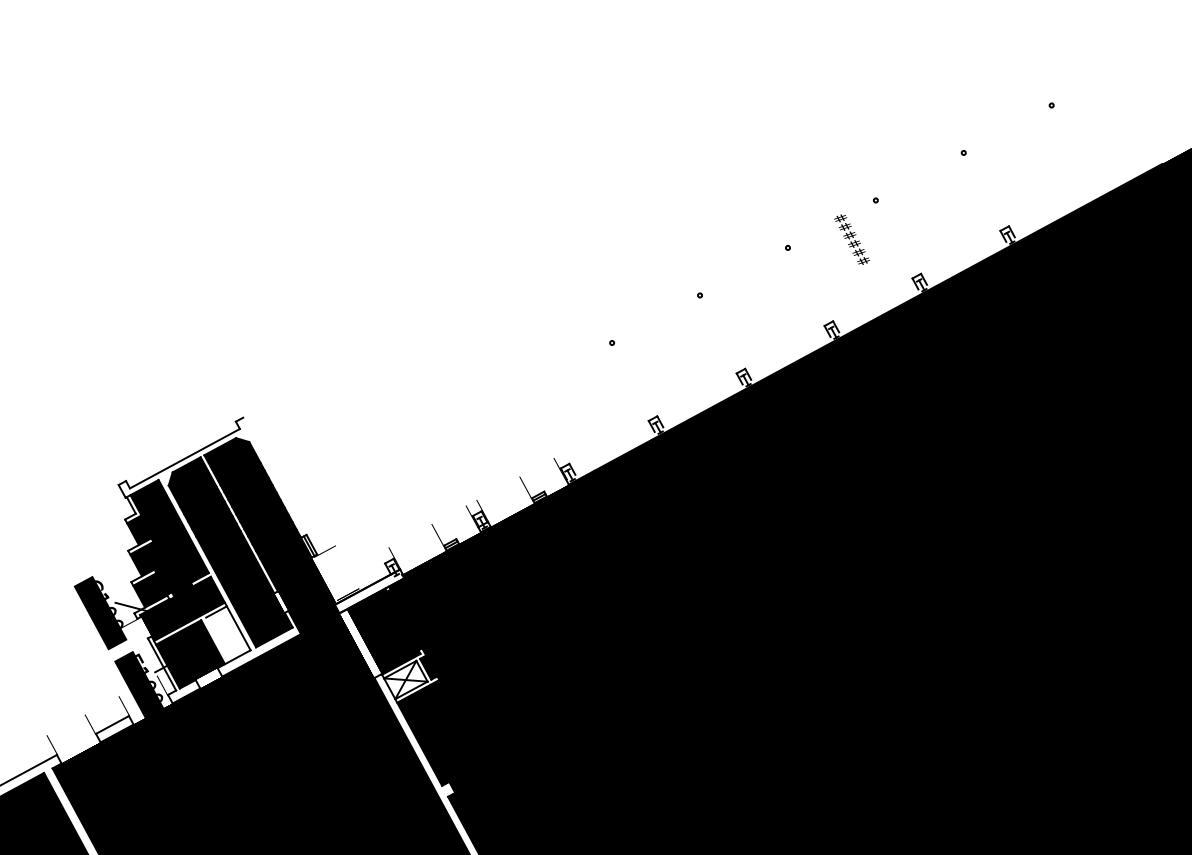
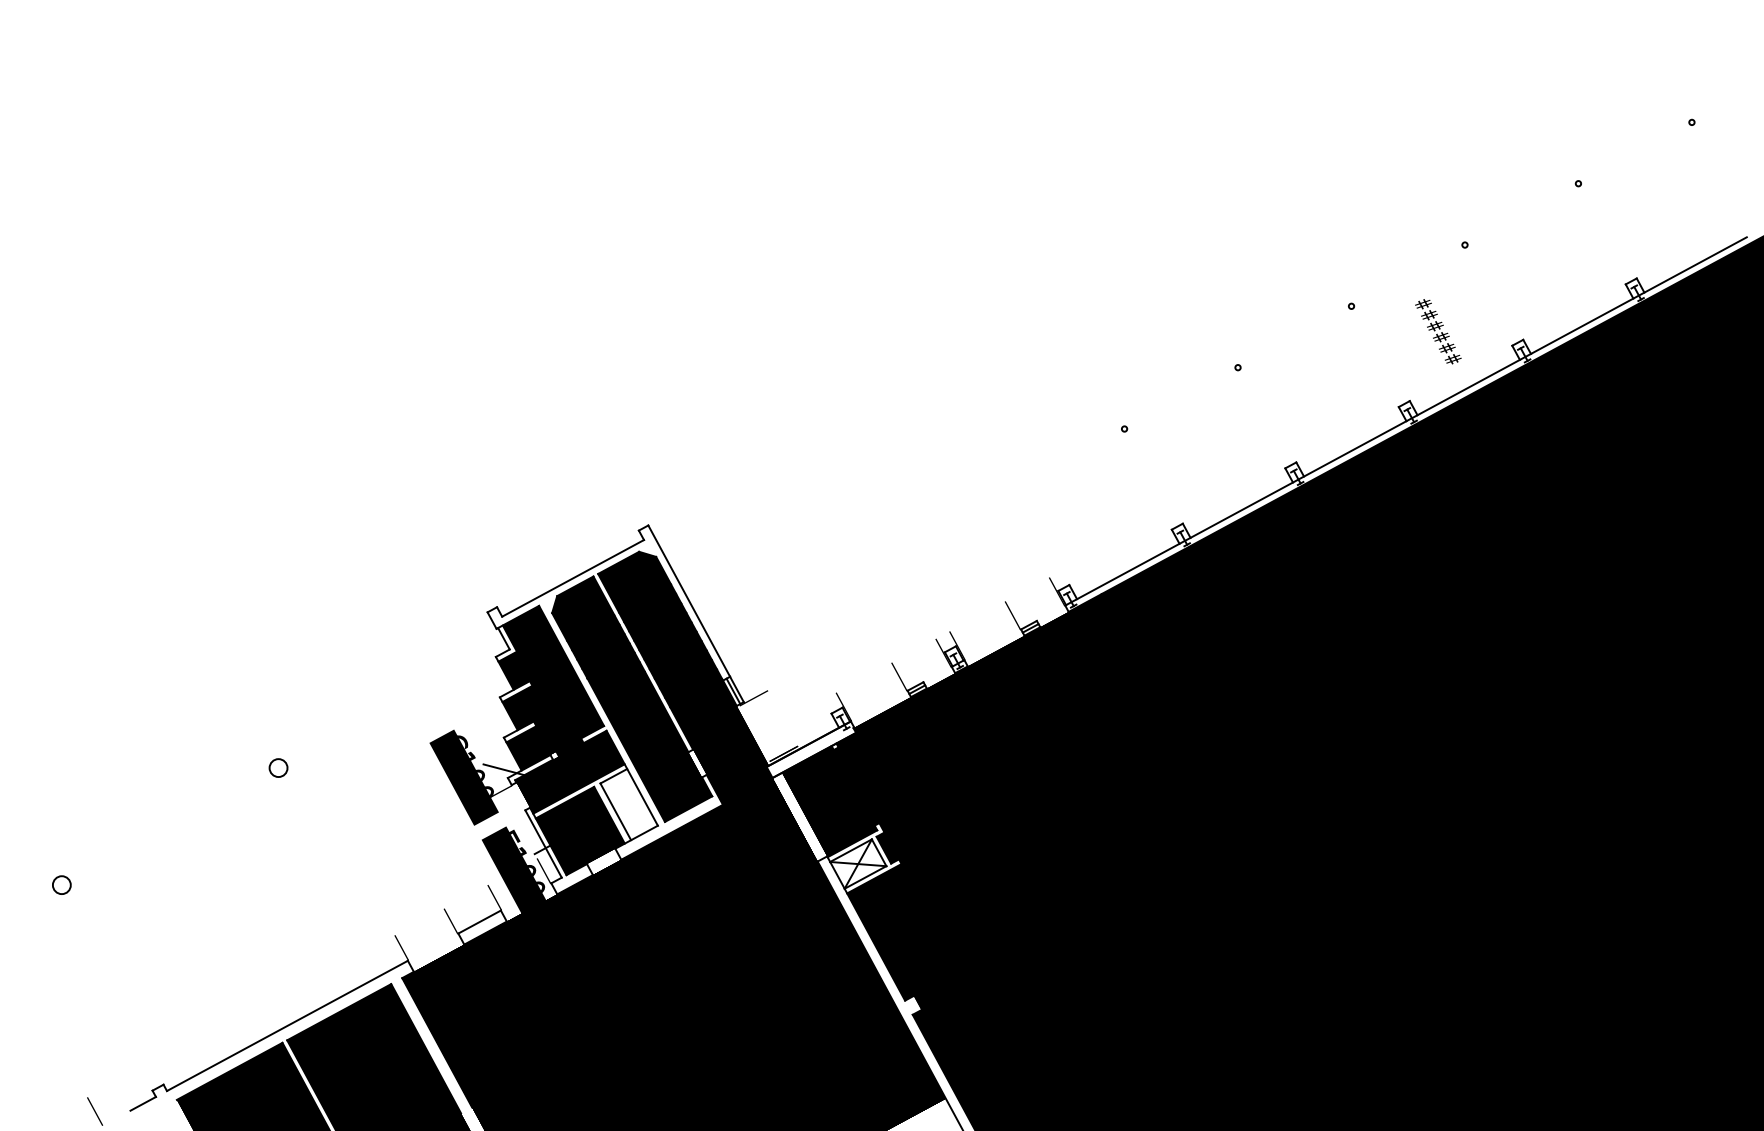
text: (852, 239) -> (1438, 331), moved
line: (829, 337) -> (1405, 421), added
line: (275, 475) -> (689, 600), added
line: (217, 639) -> (615, 811), added

